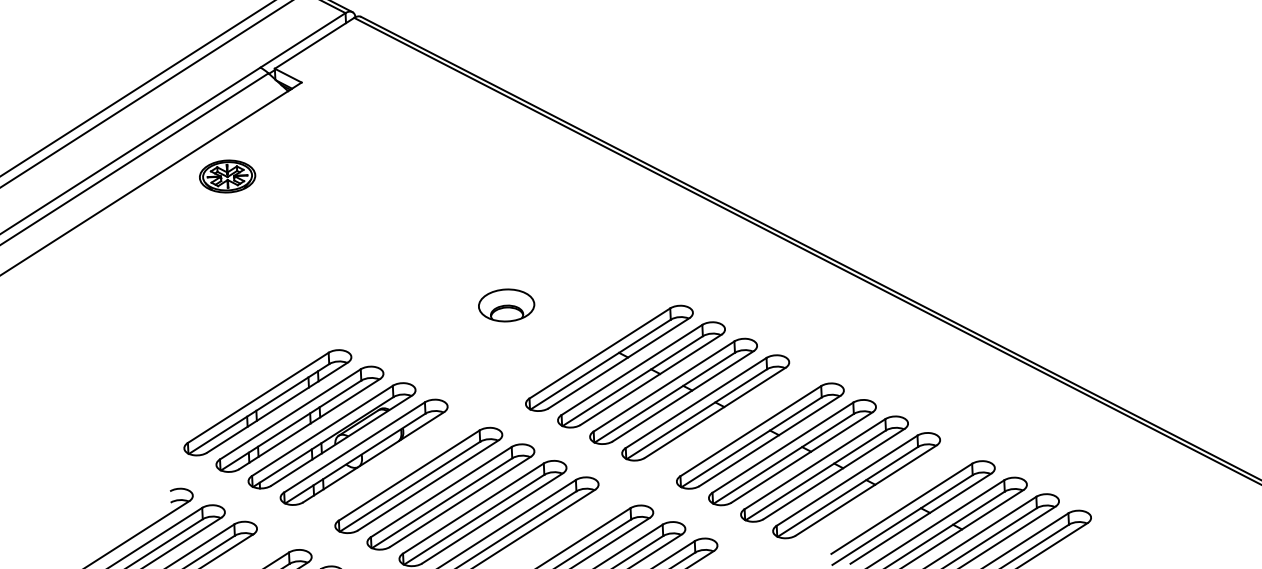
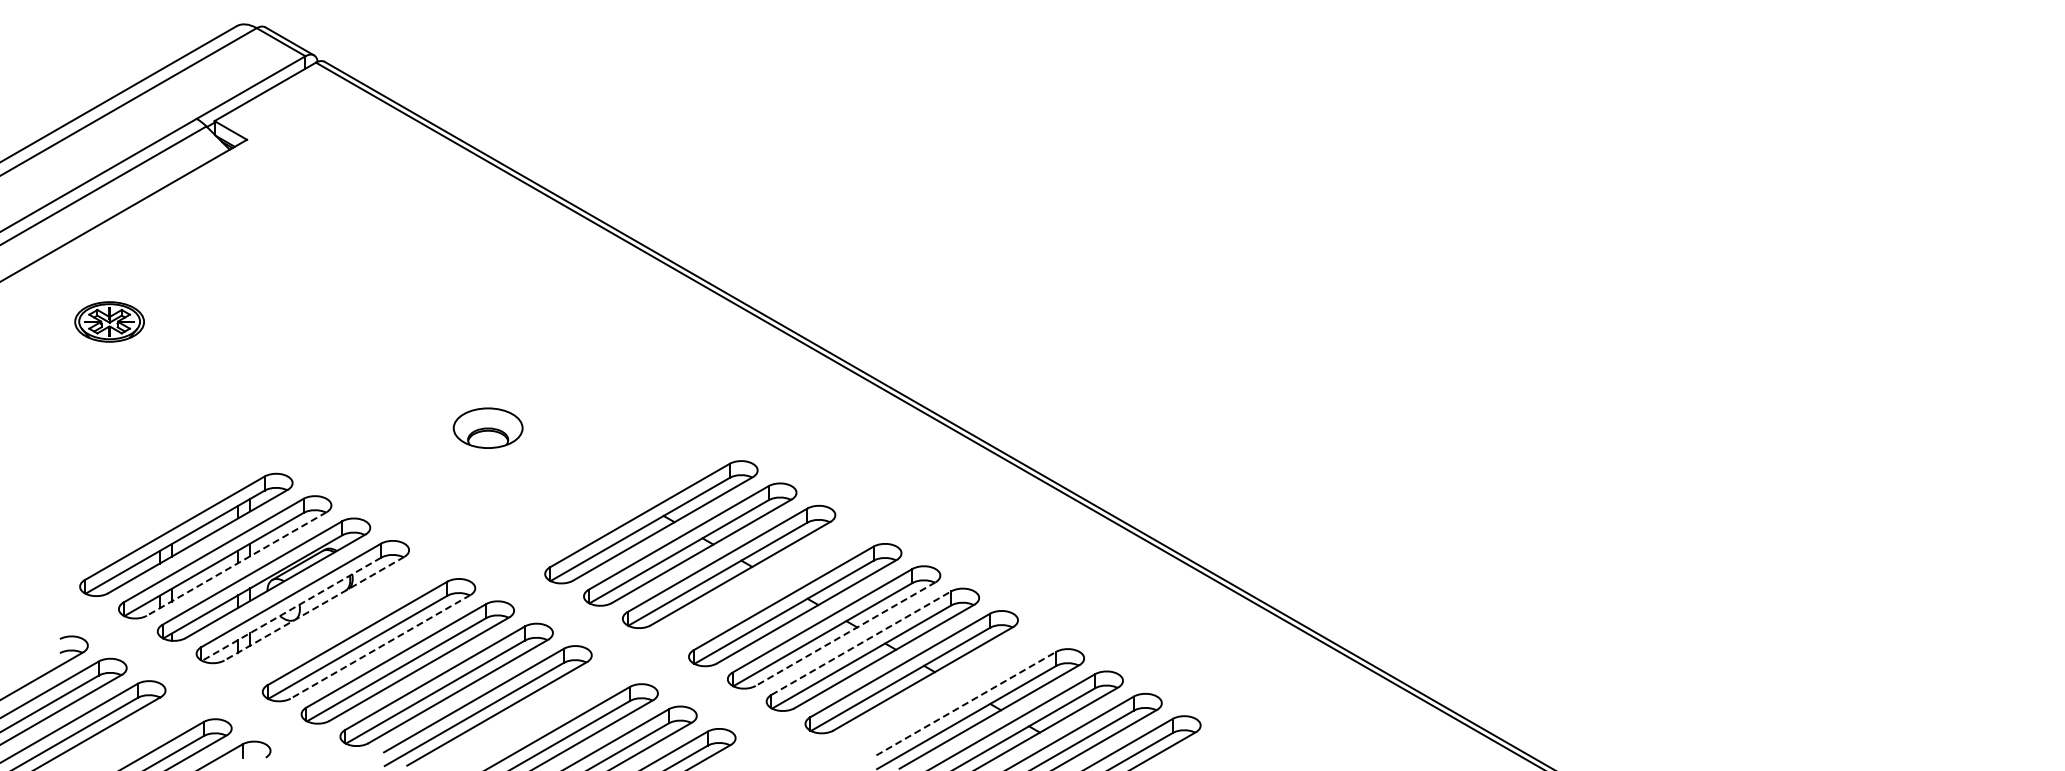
part: (227, 176) -> (109, 321), moved
part: (609, 358) -> (612, 499), removed
line: (309, 423) -> (236, 563), solid -> dashed
line: (373, 457) -> (314, 608), solid -> dashed
line: (801, 457) -> (845, 634), solid -> dashed
line: (355, 458) -> (291, 609), solid -> dashed
line: (815, 464) -> (861, 643), solid -> dashed
line: (428, 485) -> (380, 646), solid -> dashed
line: (901, 508) -> (966, 703), solid -> dashed

